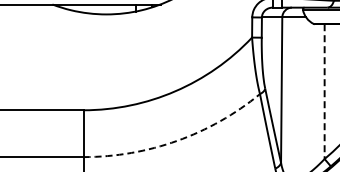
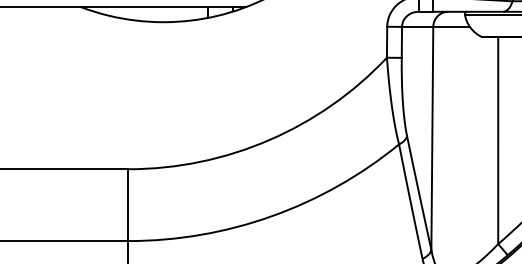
line: (324, 92) -> (498, 141), dashed -> solid
arc: (177, 140) -> (272, 215), dashed -> solid

